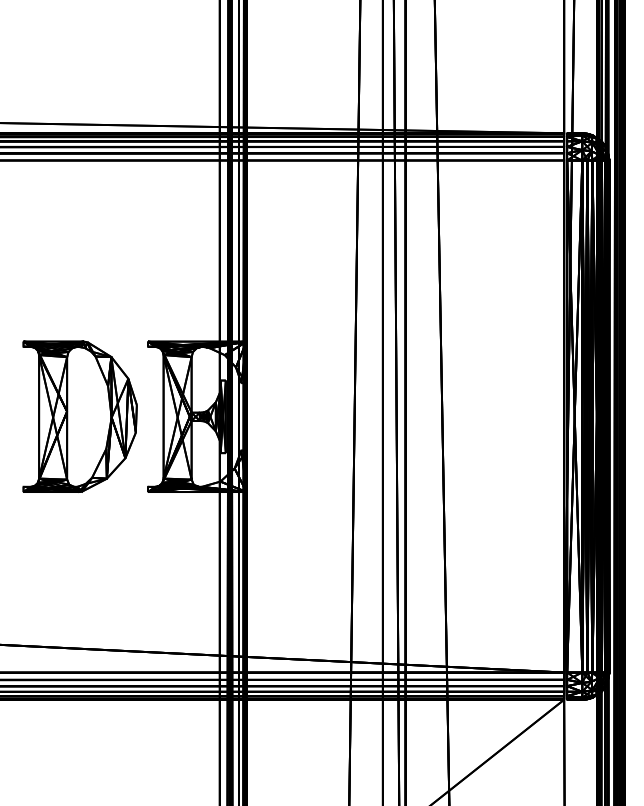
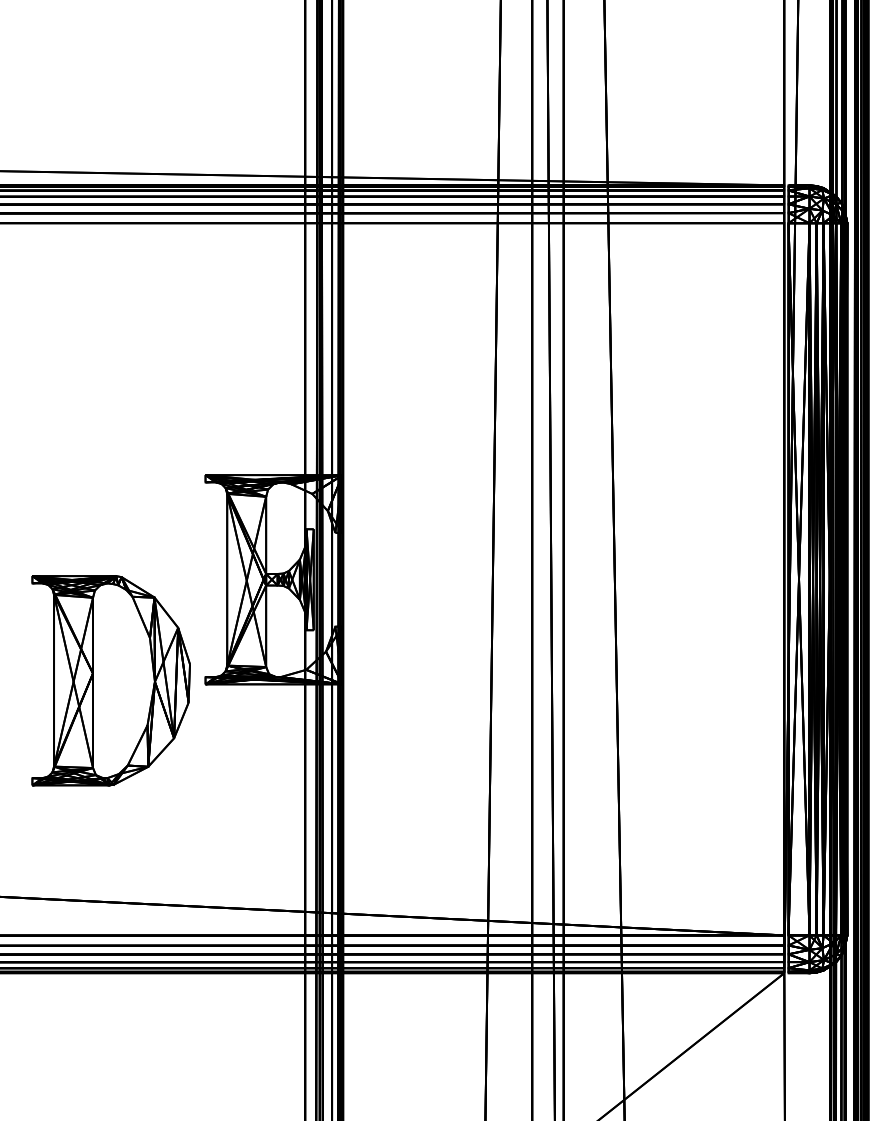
part: (79, 416) -> (110, 680), moved

